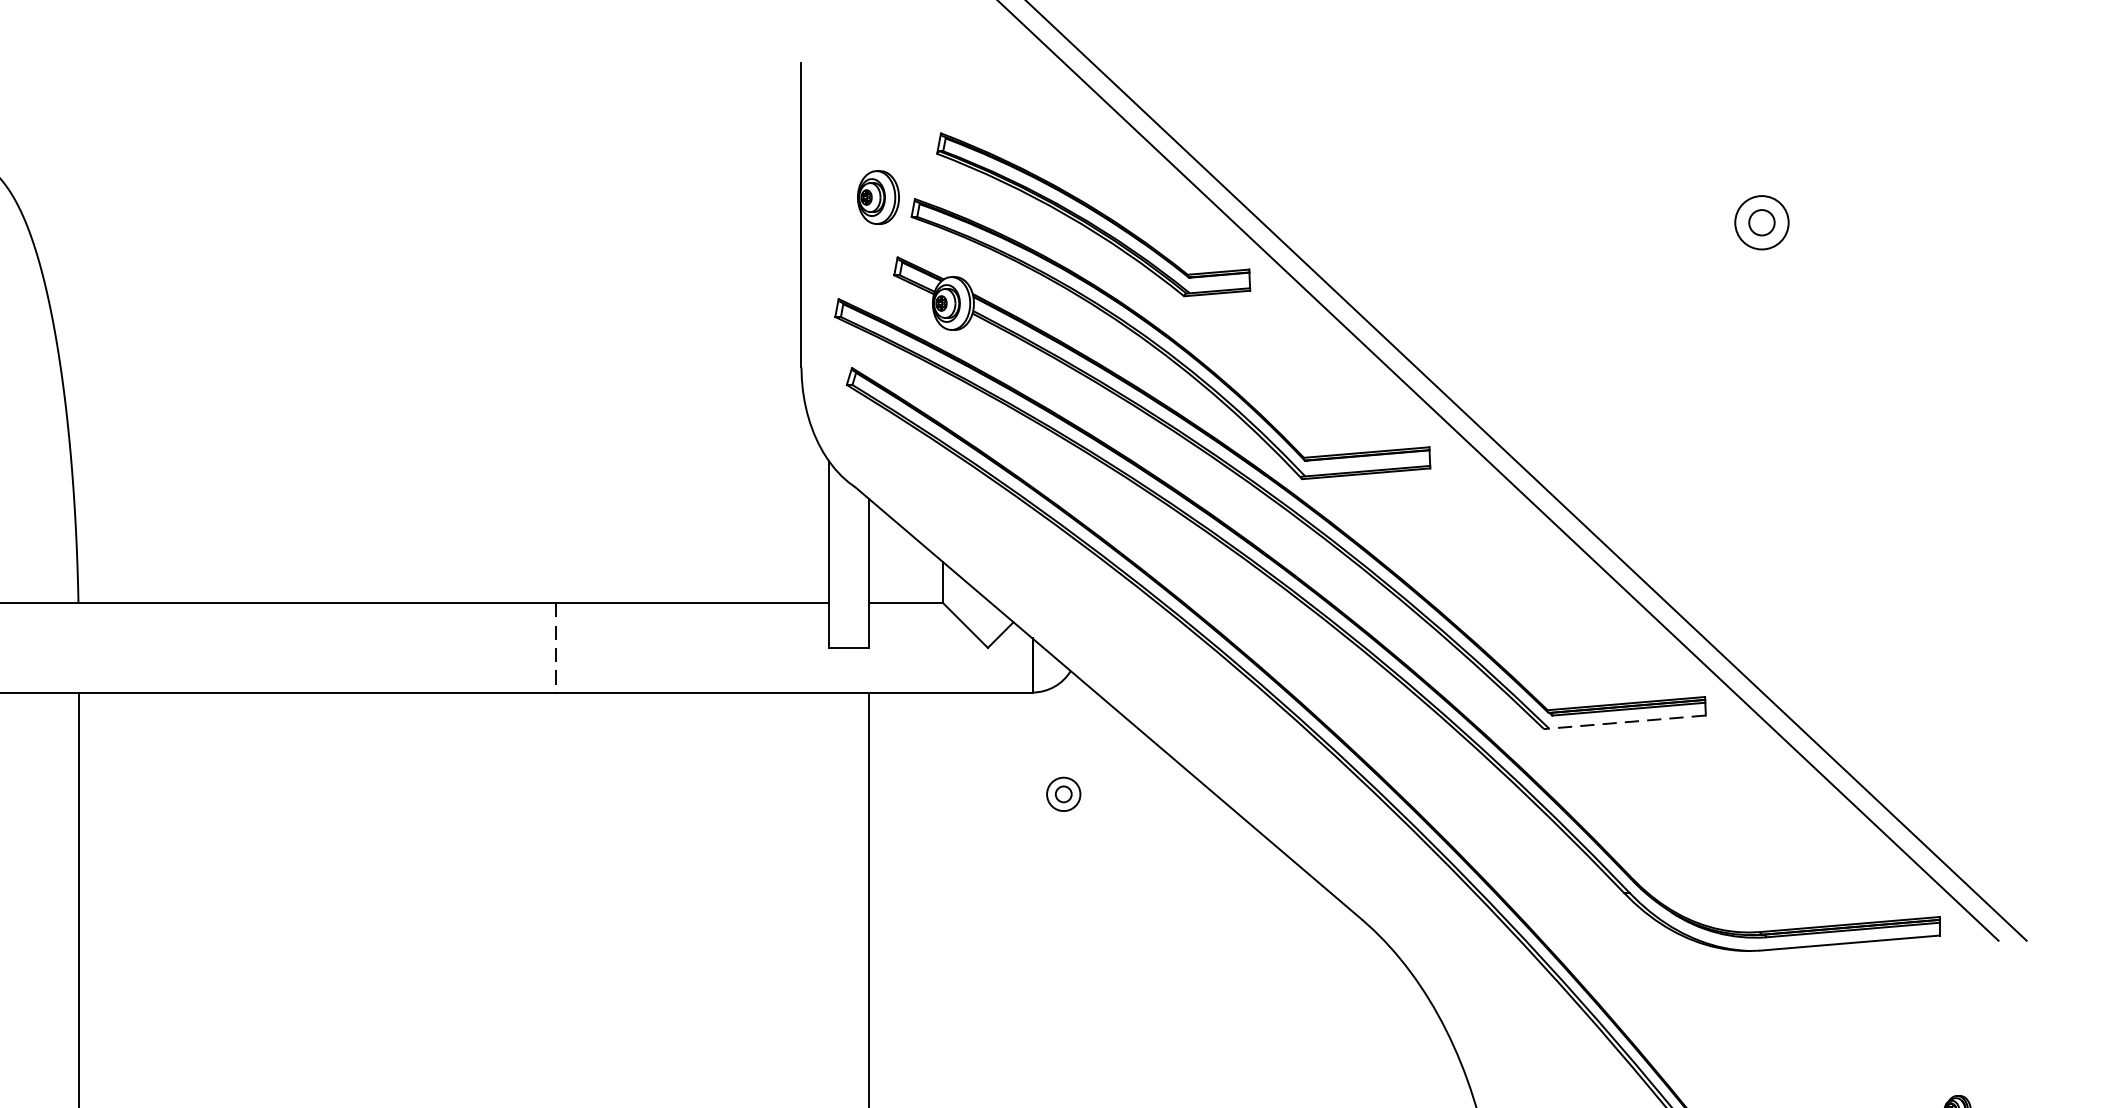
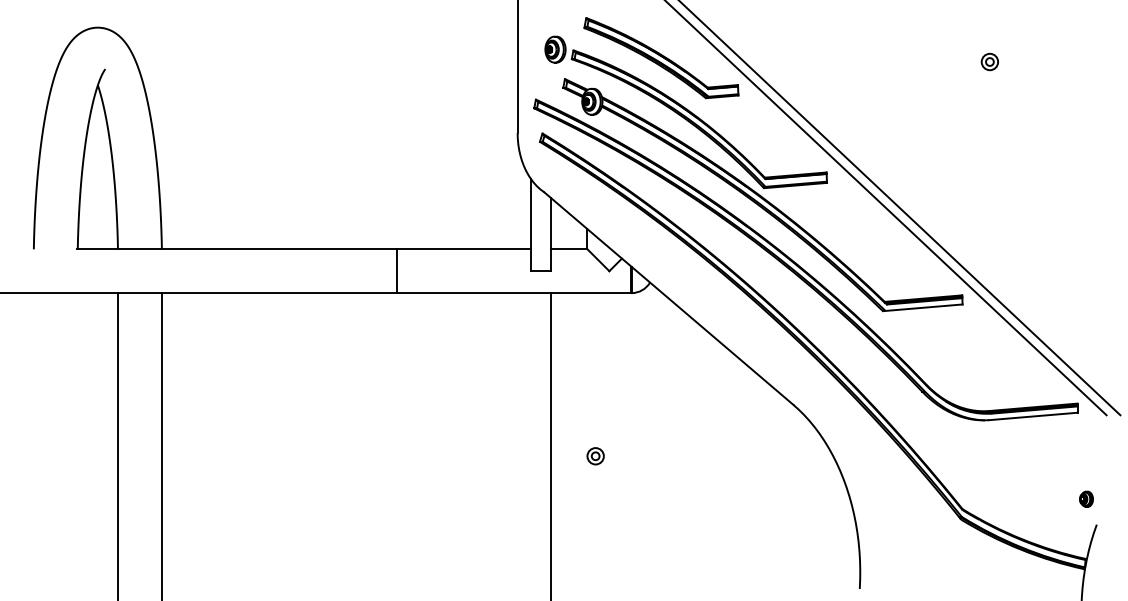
part: (1760, 221) -> (989, 61), size x0.62
line: (555, 648) -> (396, 271), dashed -> solid
line: (1624, 721) -> (922, 307), dashed -> solid
part: (1063, 794) -> (595, 456), moved

